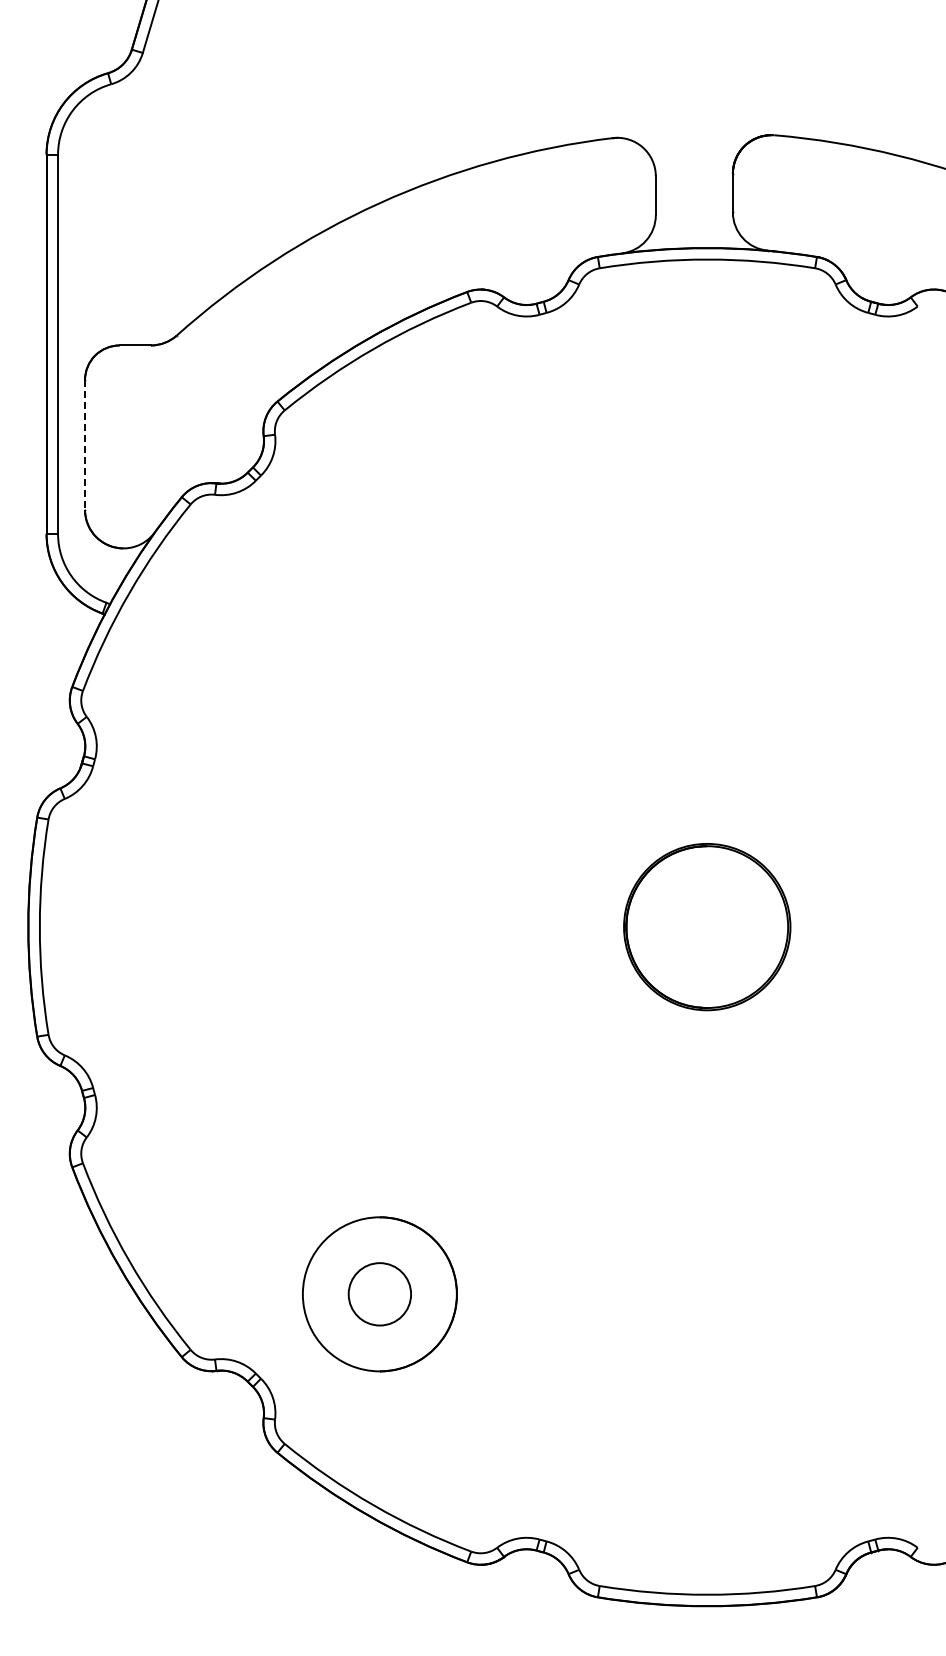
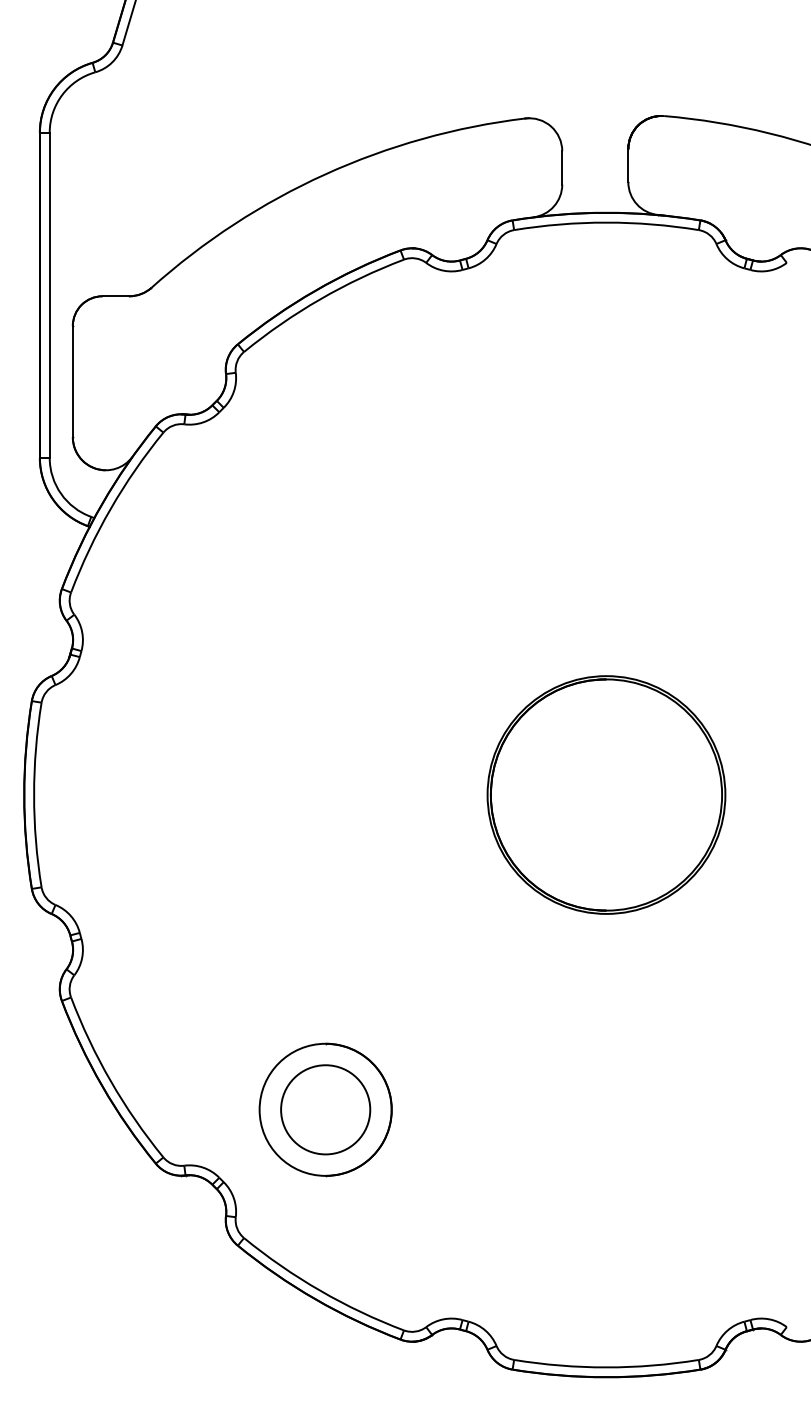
line: (85, 445) -> (73, 382), dashed -> solid
part: (706, 926) -> (605, 794), size x1.67
circle: (379, 1294) -> (325, 1109), size x1.67

